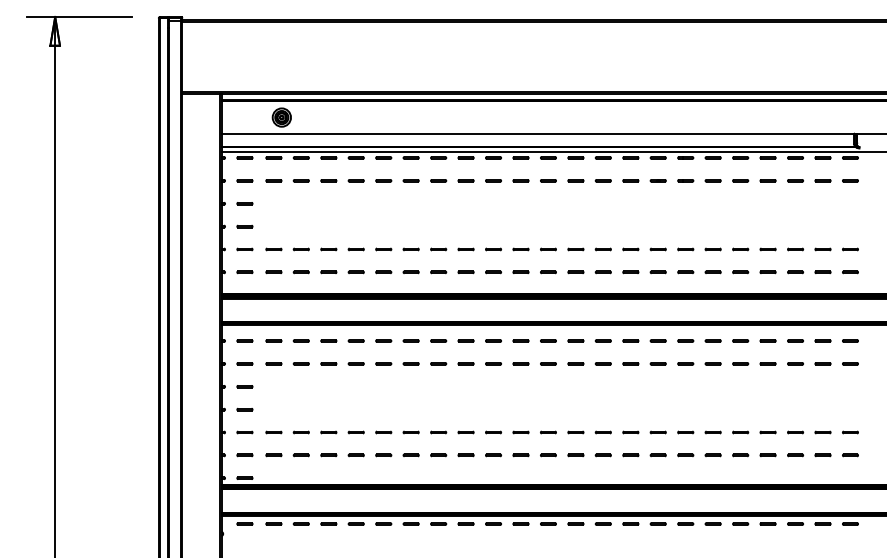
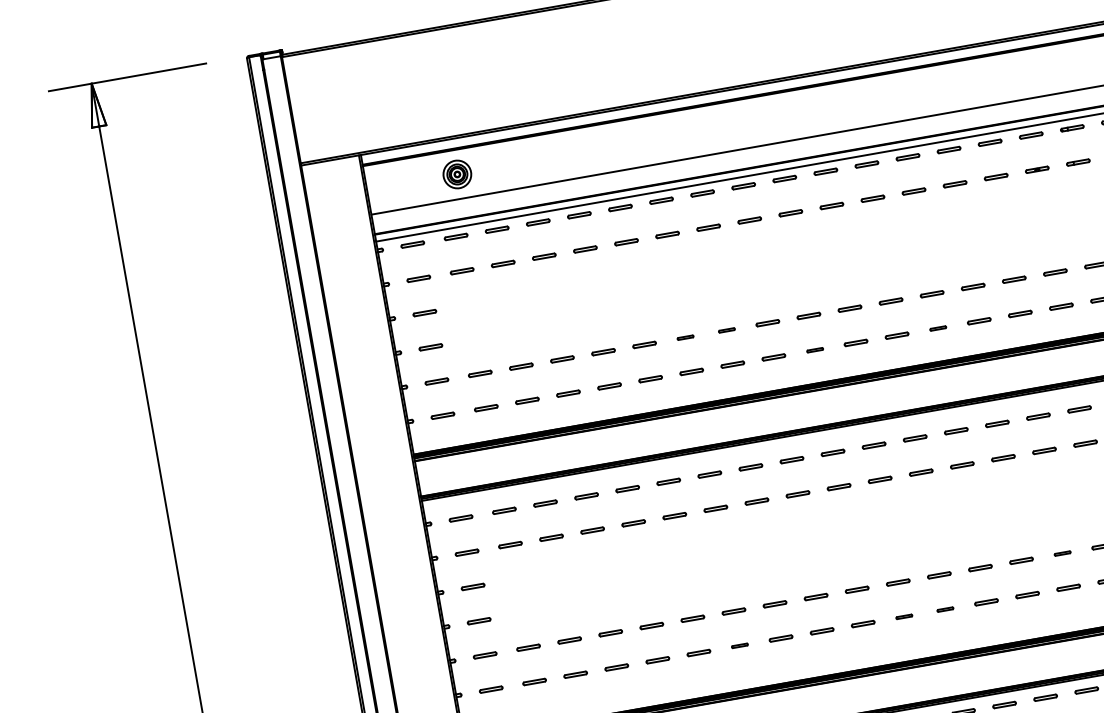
part: (410, 249) -> (684, 337), size x0.7
part: (438, 249) -> (726, 330), size x0.7
part: (493, 272) -> (814, 350), size x0.7
part: (575, 272) -> (937, 328), size x0.7
part: (630, 432) -> (1062, 553), size x0.7
part: (410, 455) -> (738, 646), size x0.7
part: (520, 455) -> (903, 617), size x0.7
part: (548, 455) -> (945, 609), size x0.7

